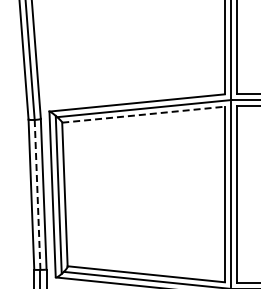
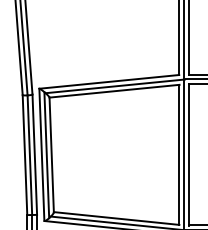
line: (143, 114) -> (114, 91), dashed -> solid
line: (37, 194) -> (29, 154), dashed -> solid

